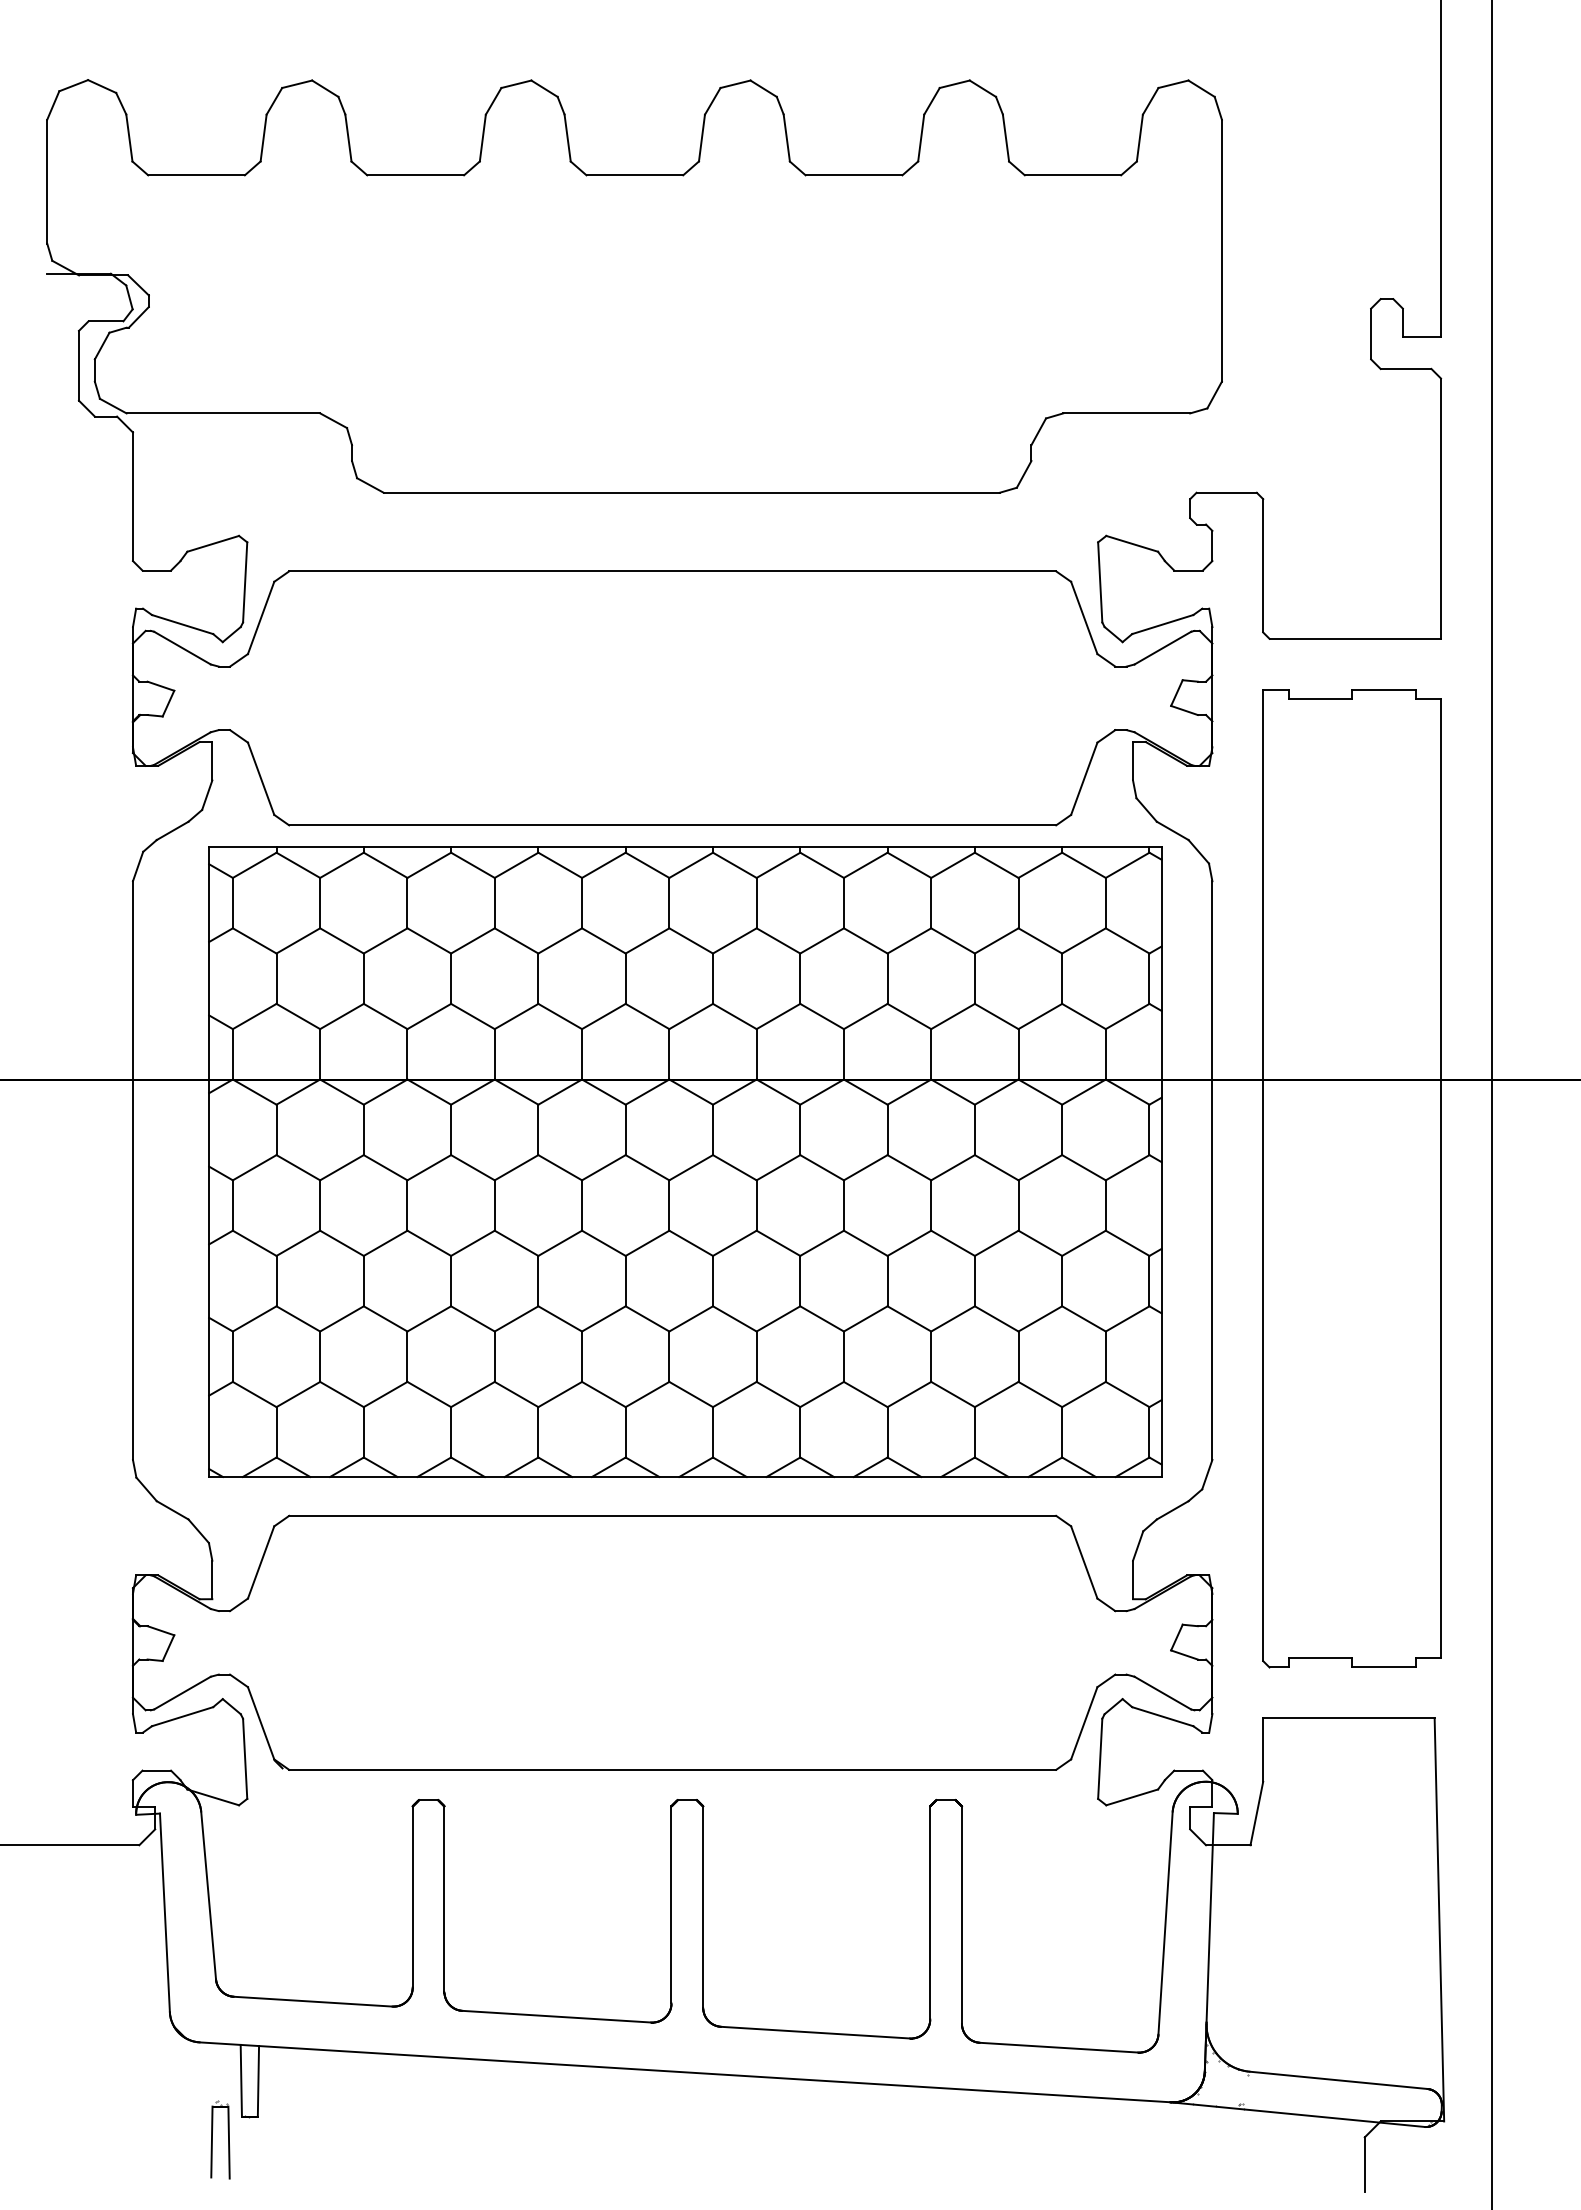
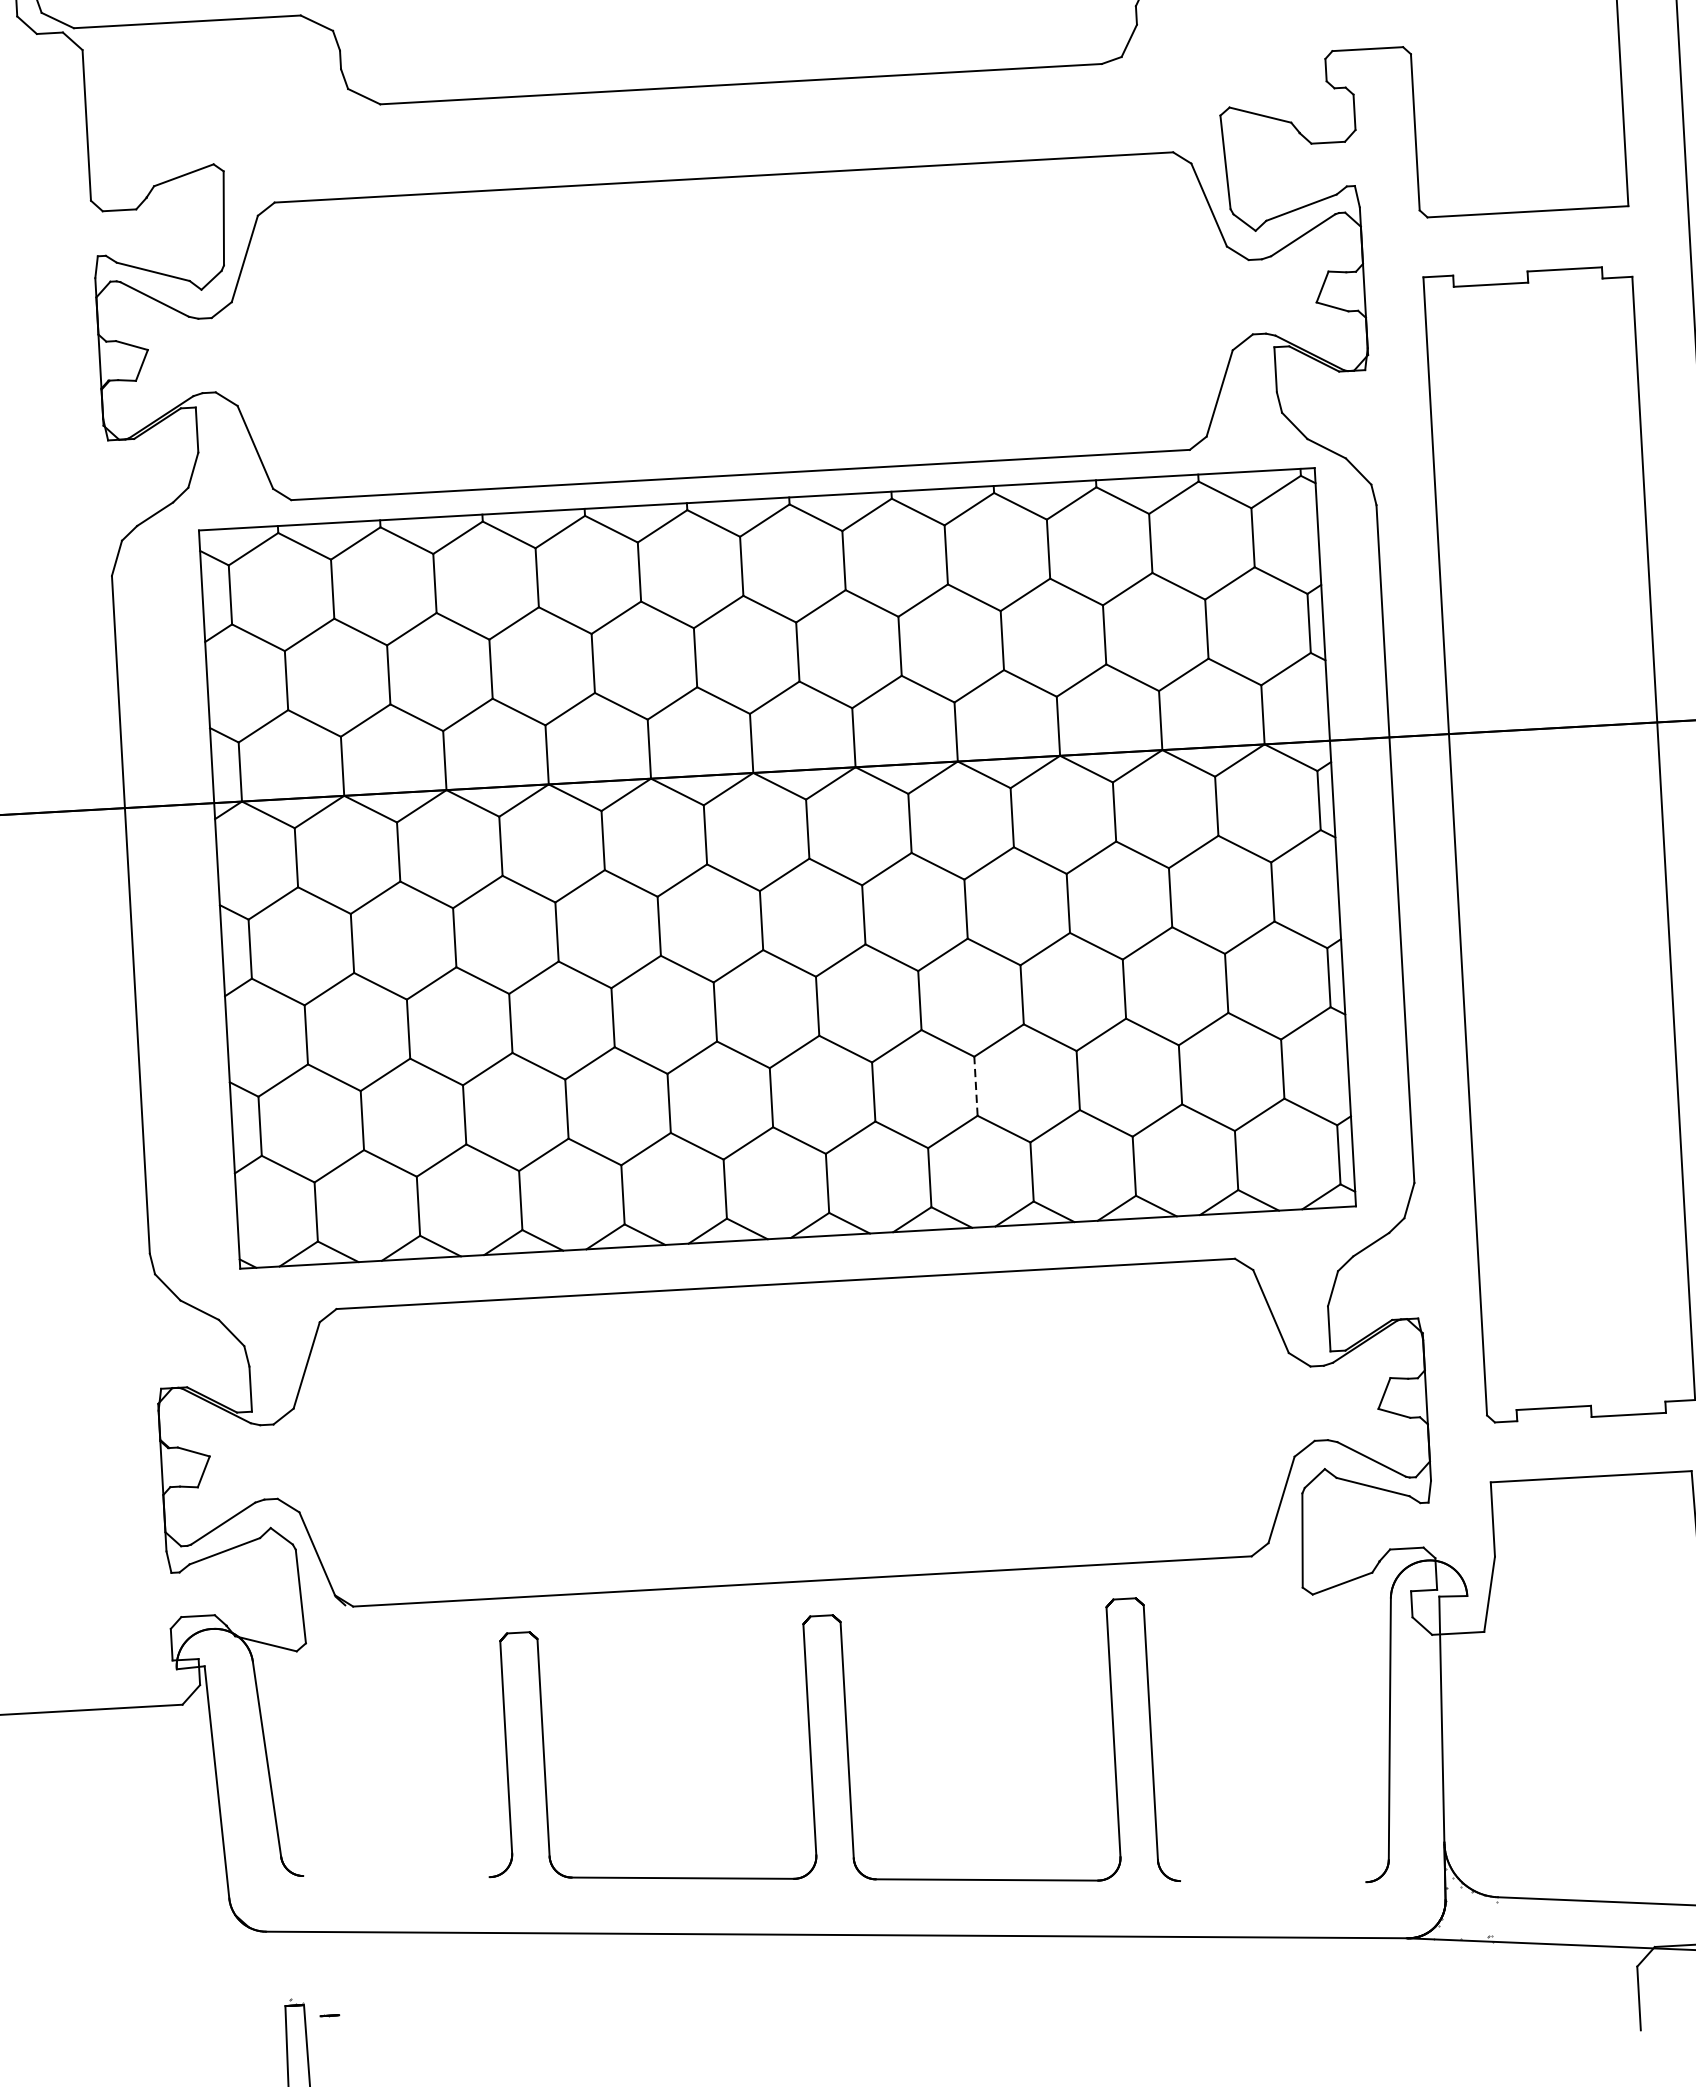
line: (843, 1356) -> (975, 1086), solid -> dashed
line: (312, 2001) -> (395, 1876), removed
line: (1058, 2047) -> (1272, 1881), removed
line: (240, 2080) -> (316, 1973), removed
line: (258, 2081) -> (337, 1973), removed

